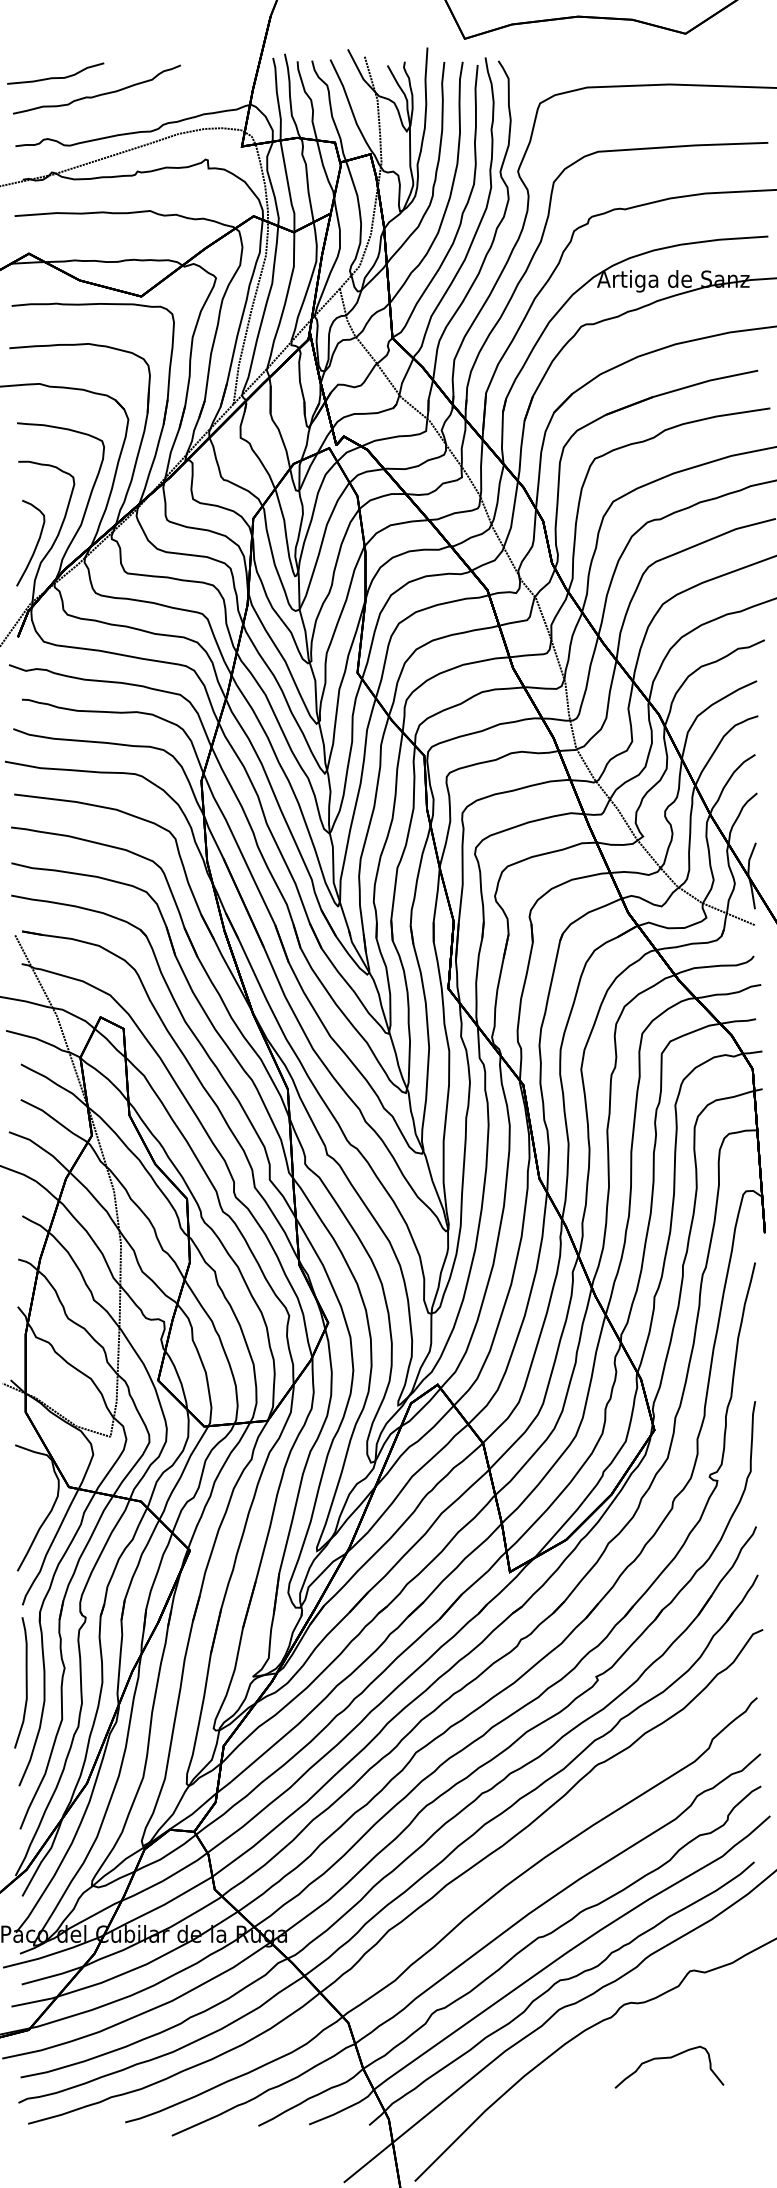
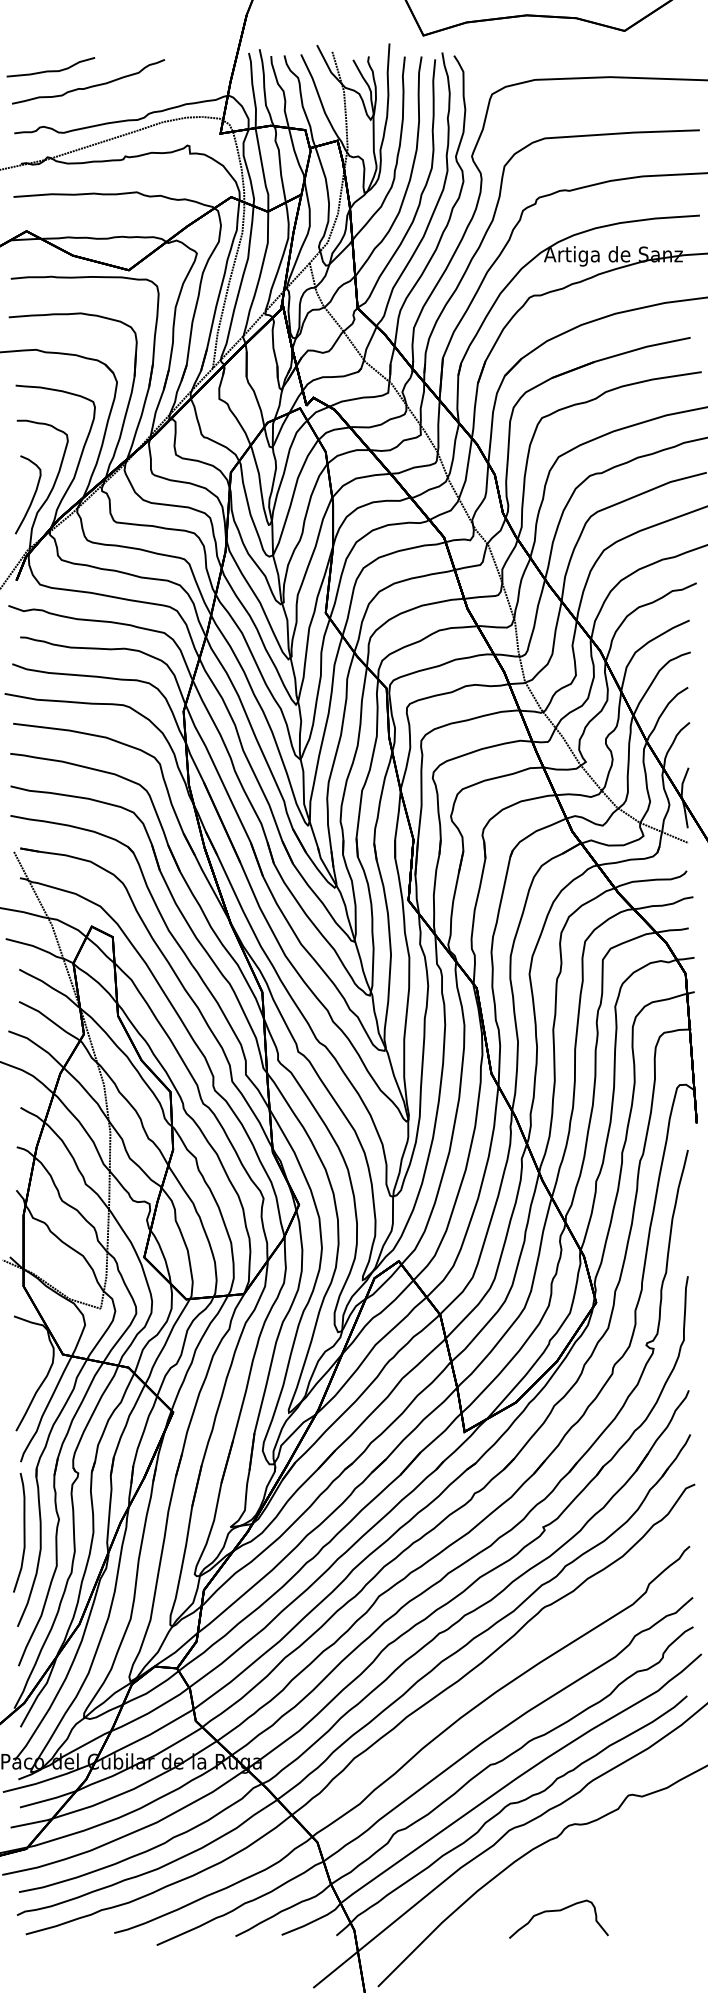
part: (669, 2058) -> (558, 1911), moved

